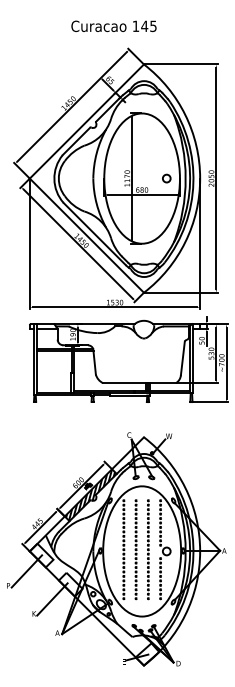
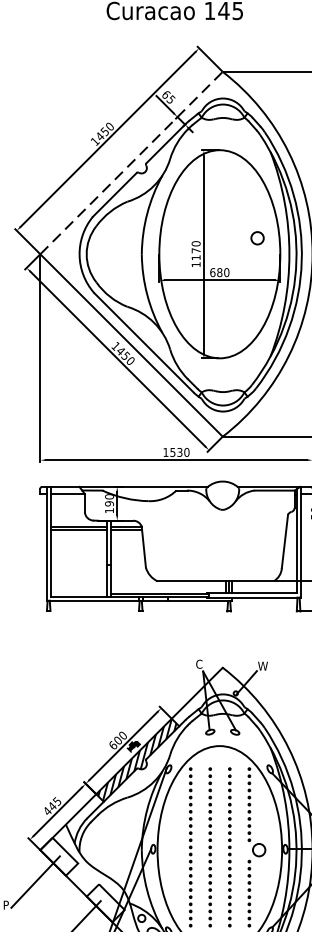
line: (86, 121) -> (130, 163), solid -> dashed
circle: (166, 178) -> (257, 238), moved

